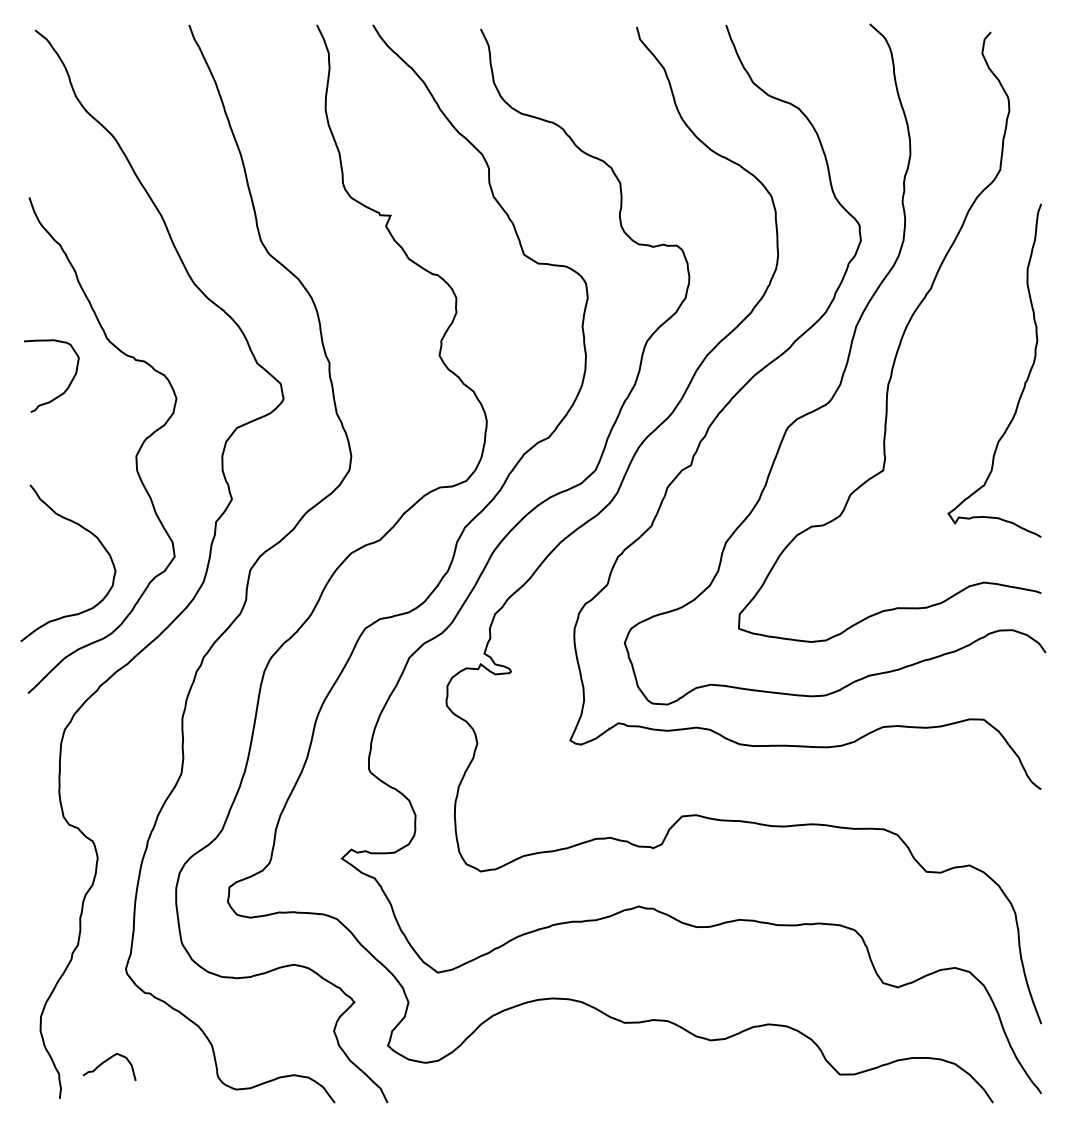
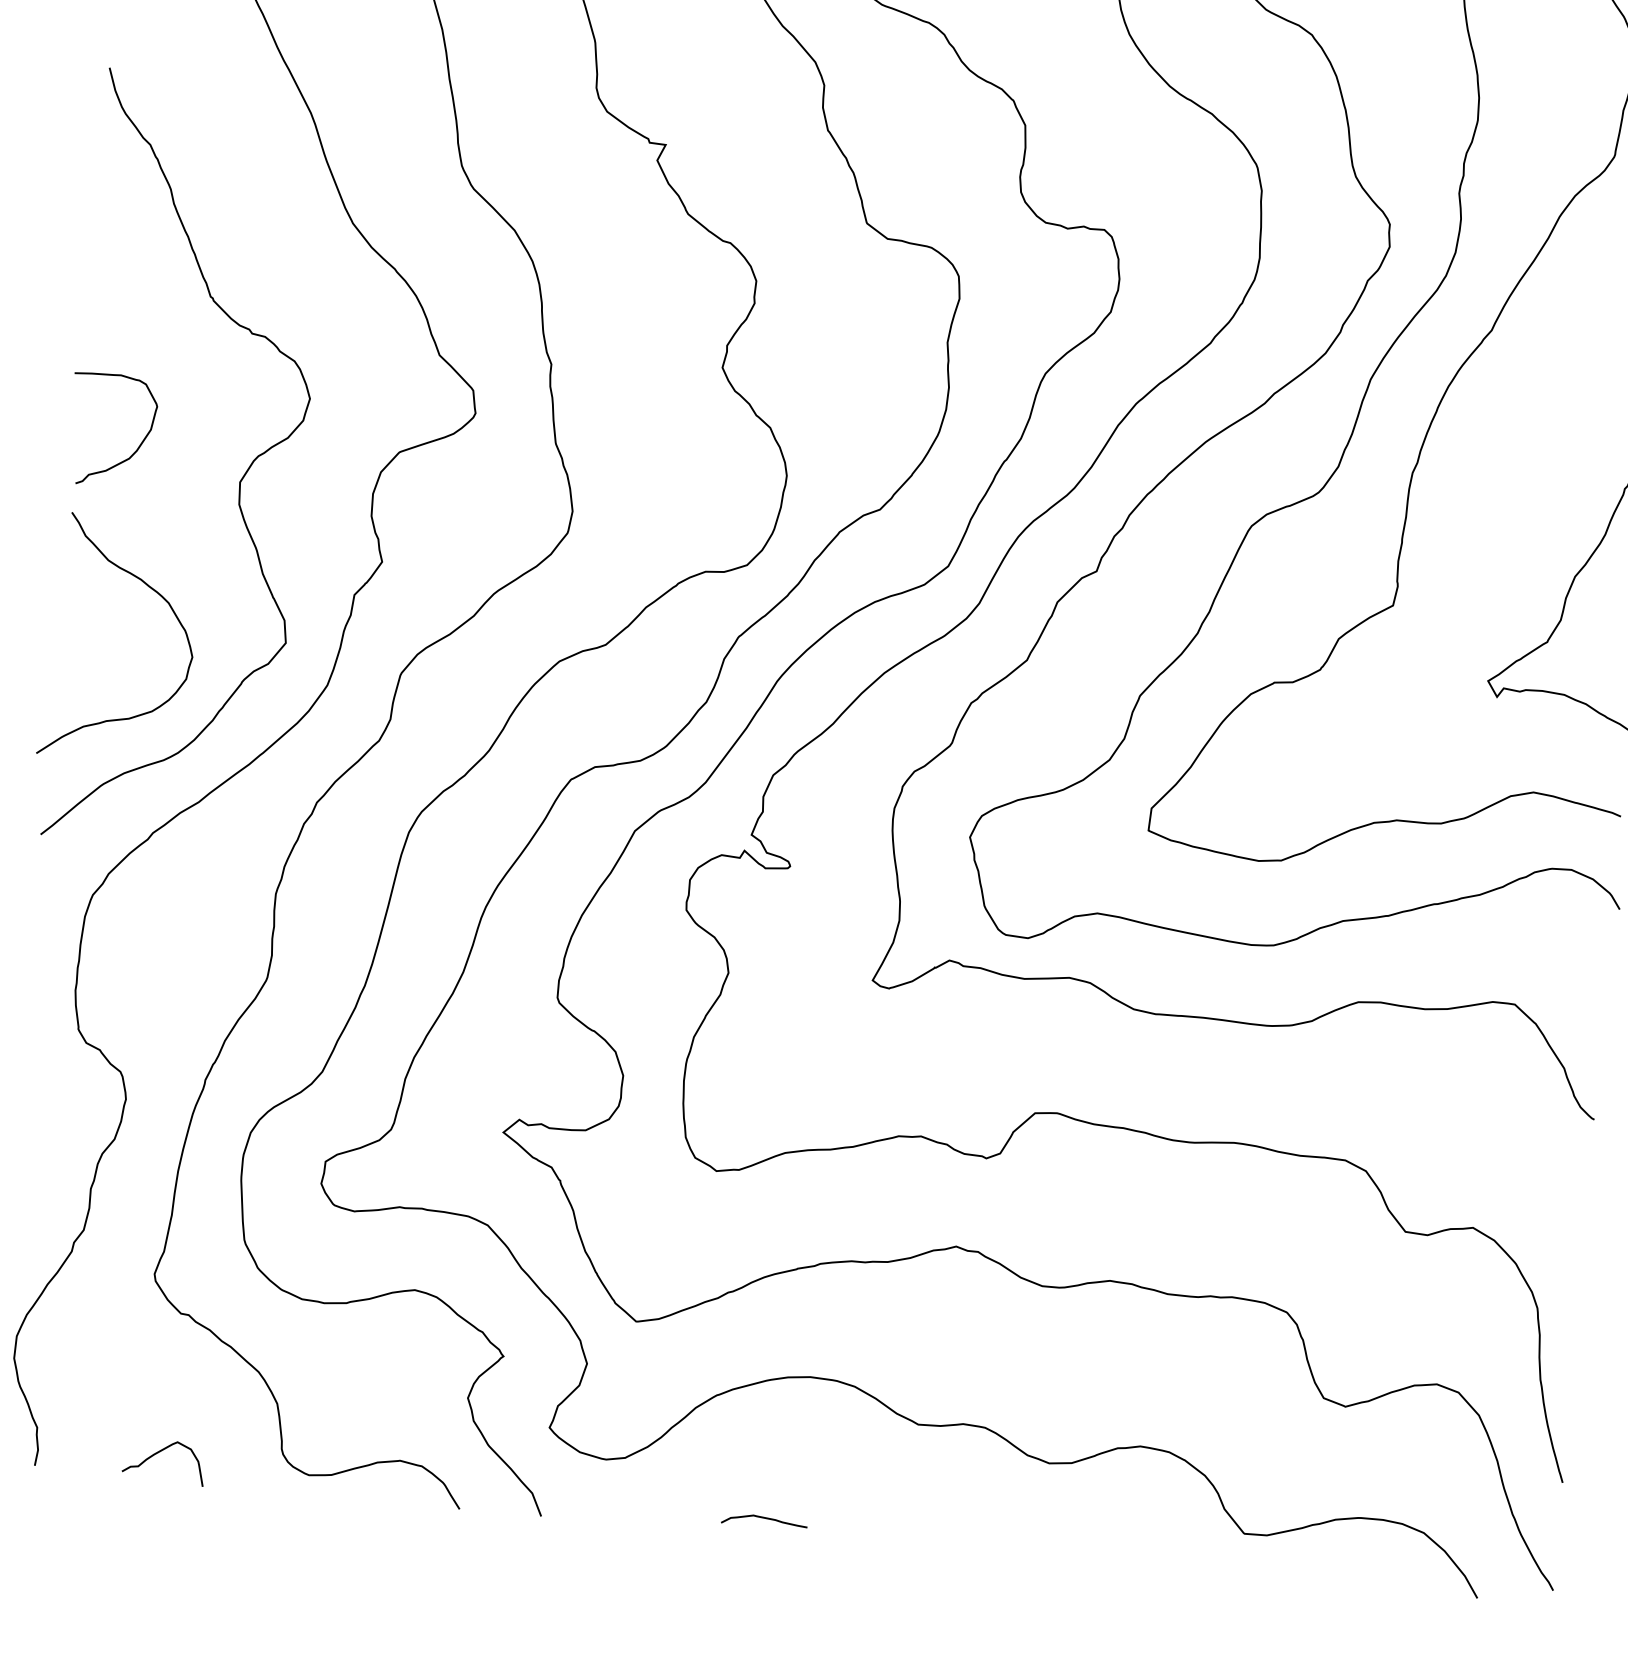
curve: (69, 383) -> (139, 444), moved
curve: (105, 1062) -> (158, 1454), moved
curve: (531, 1092) -> (765, 1519), added

